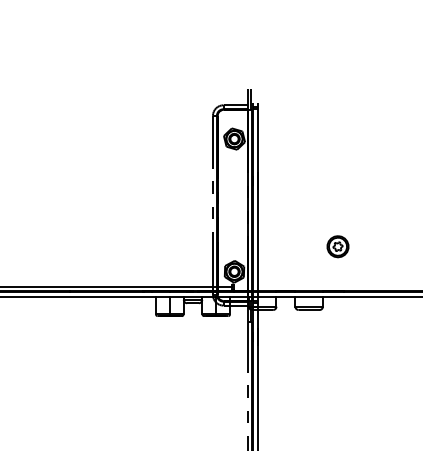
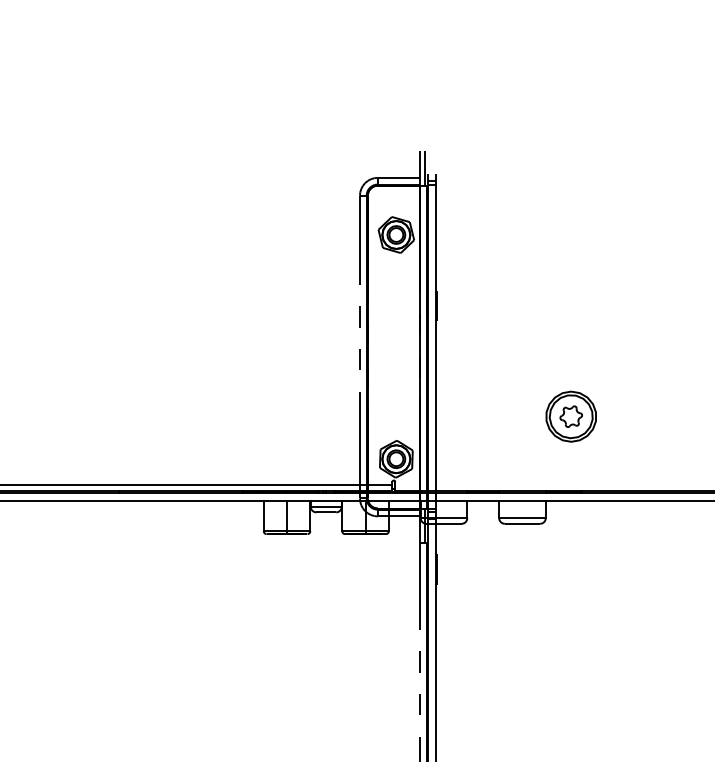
part: (337, 246) -> (570, 416), size x1.4

